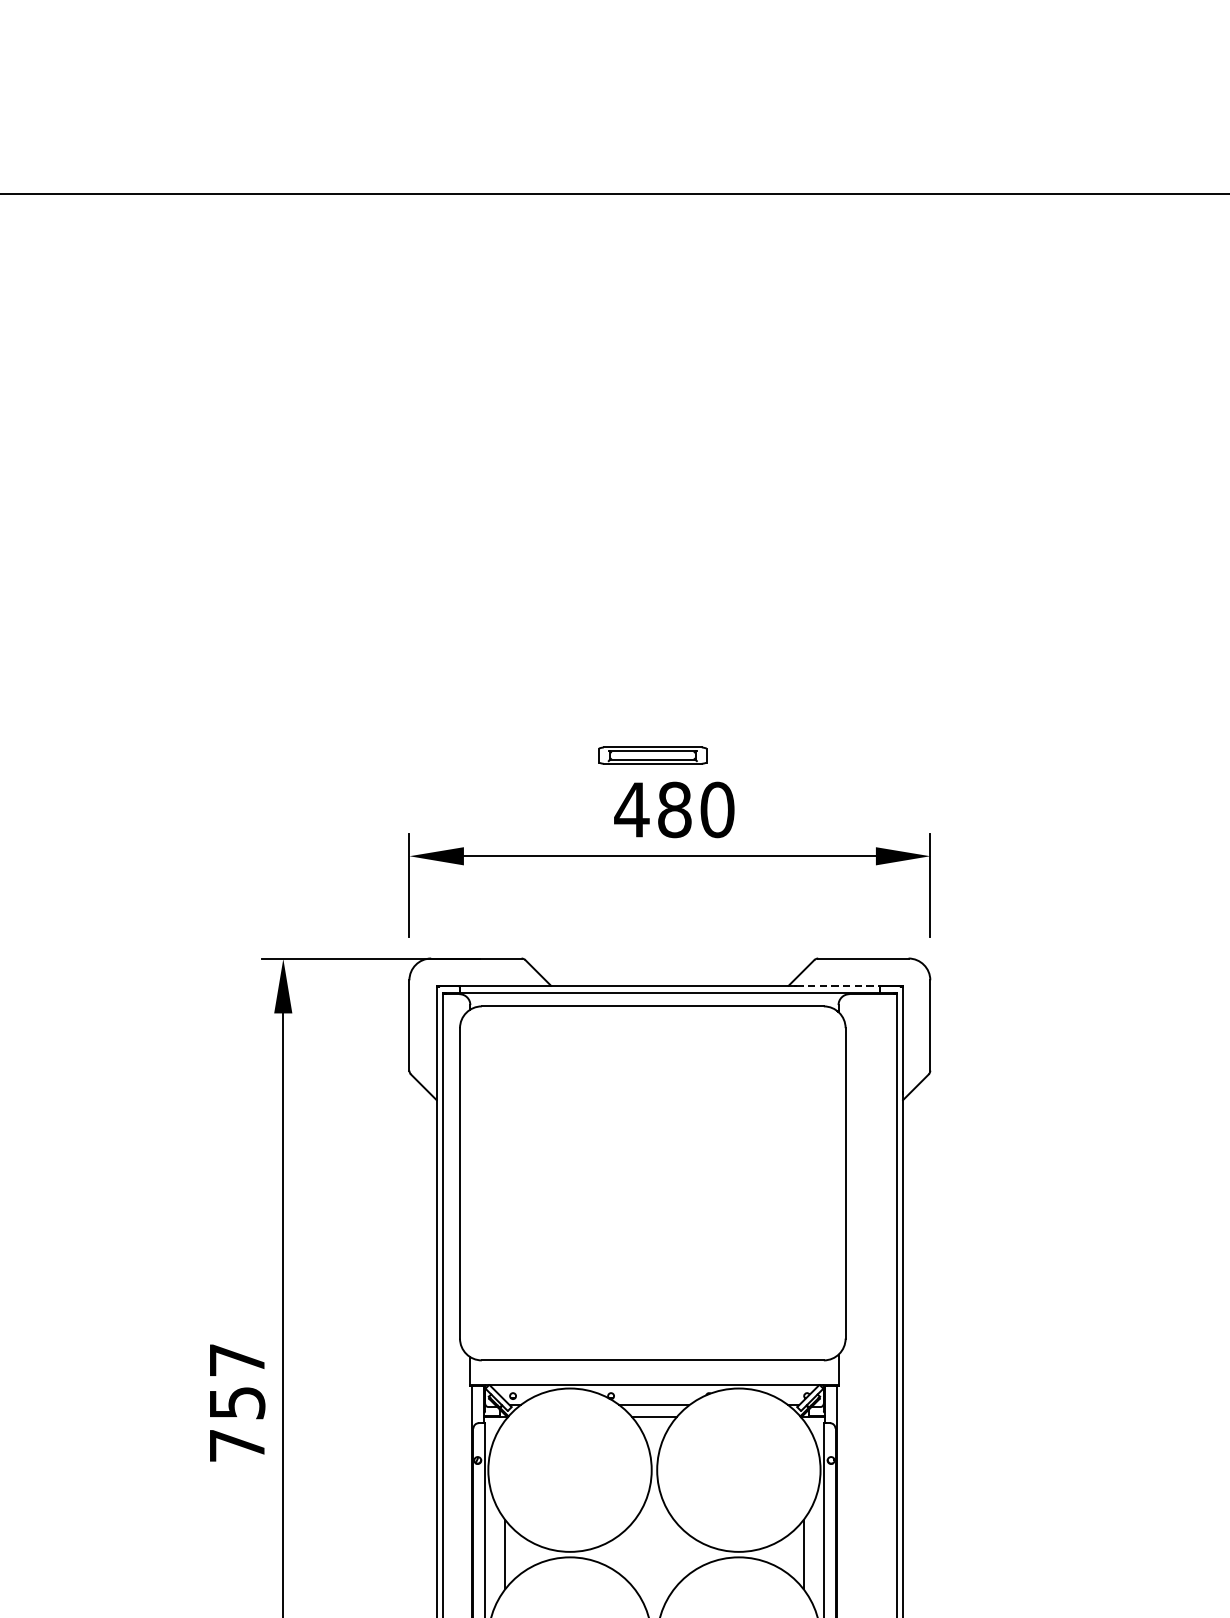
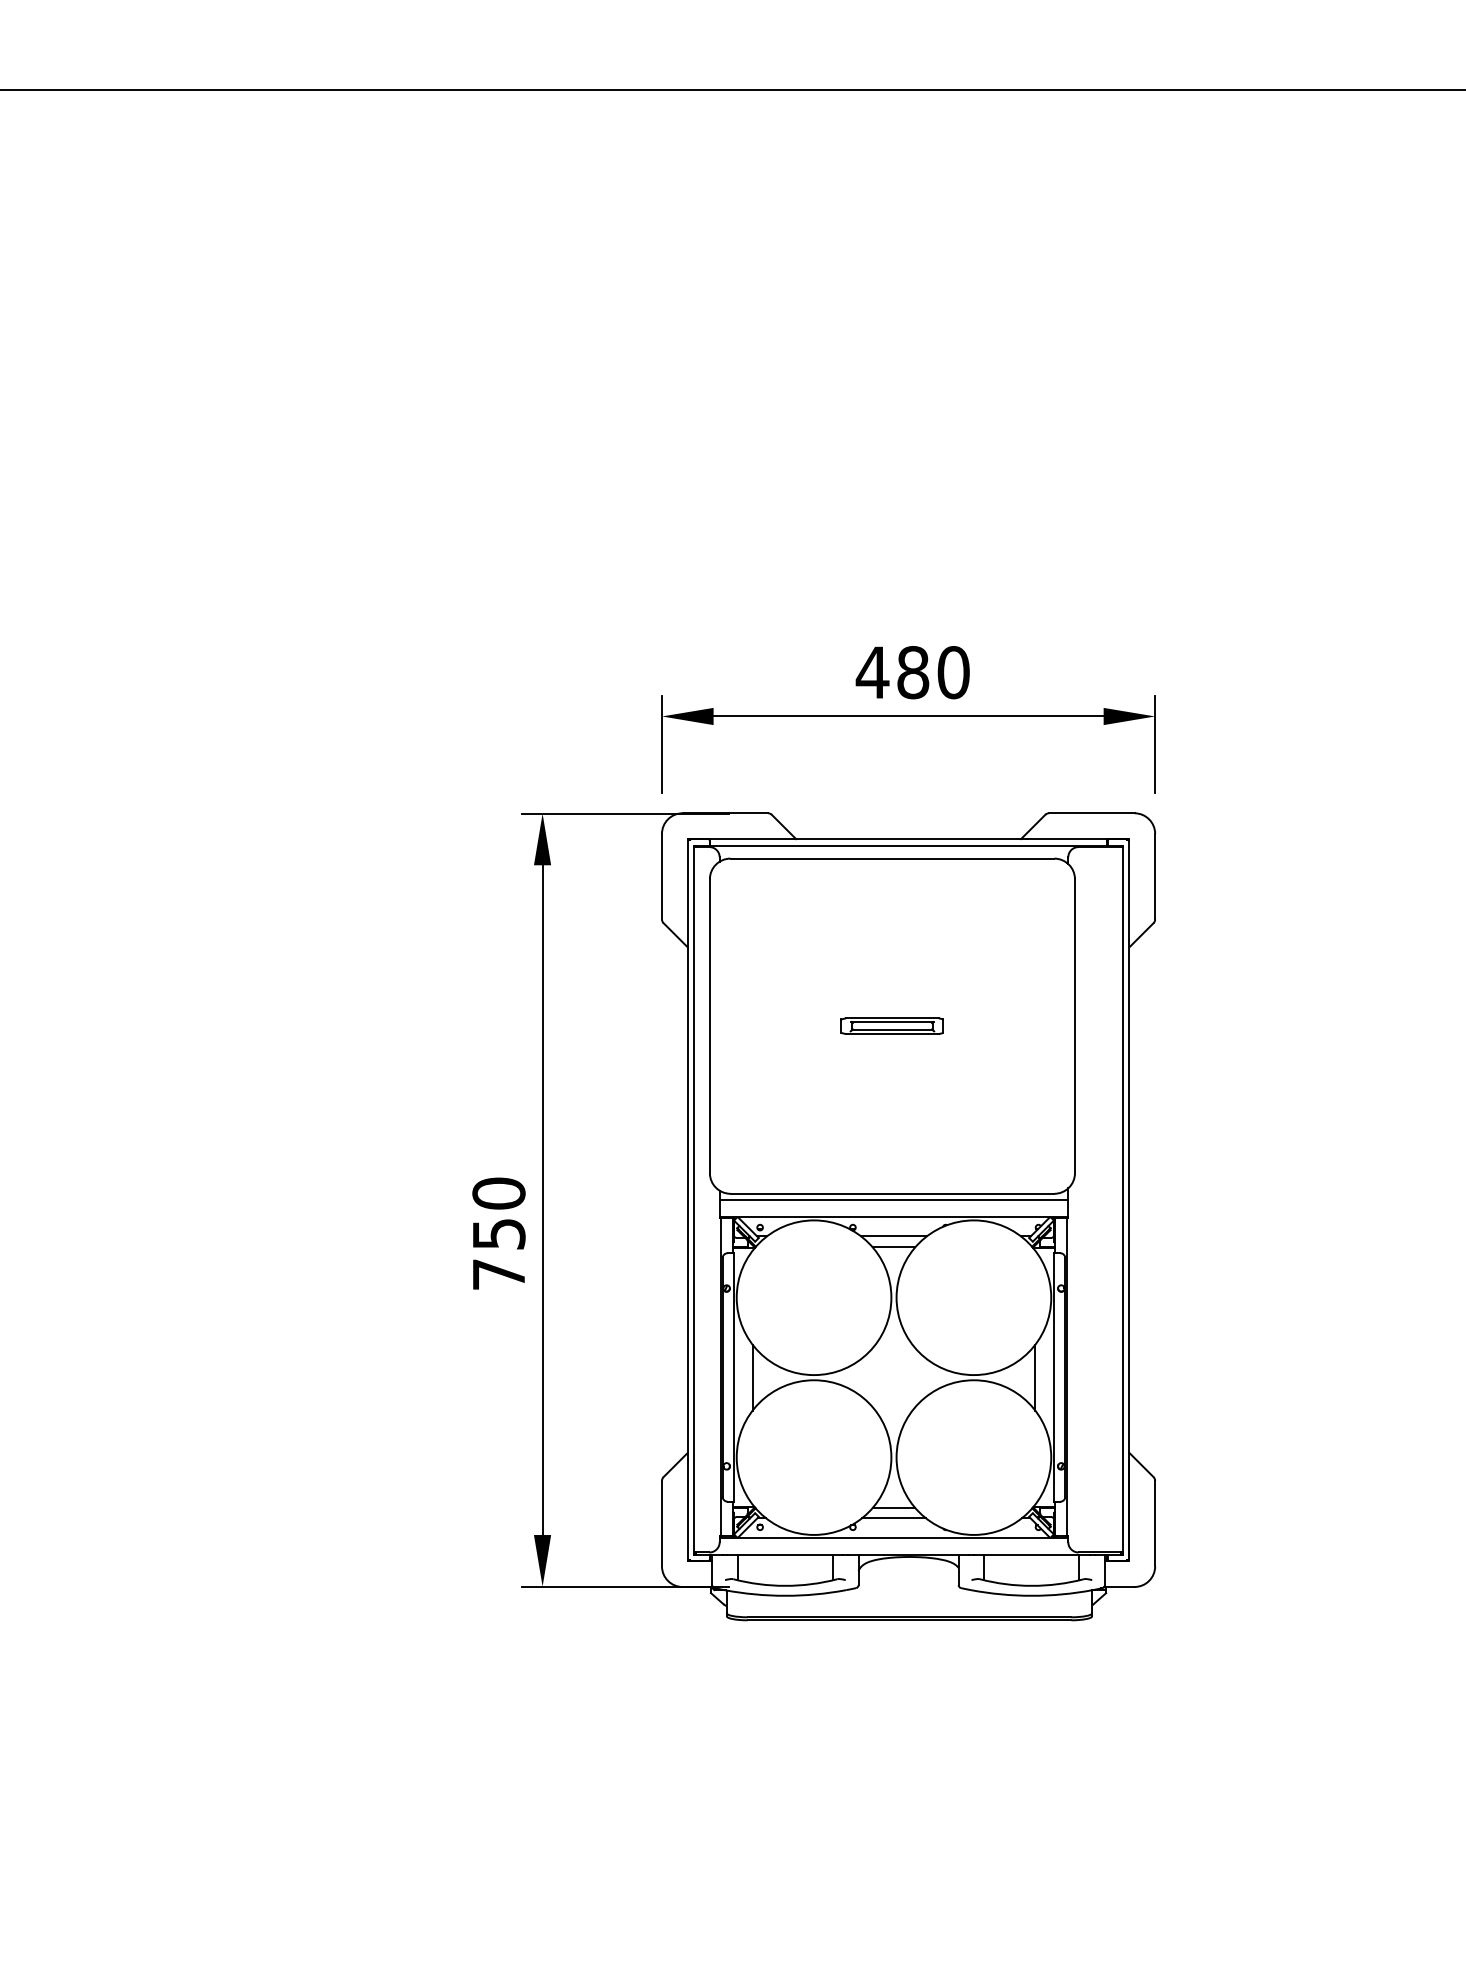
part: (651, 754) -> (891, 1025), moved
line: (838, 986) -> (1068, 839), dashed -> solid
text: (236, 1360) -> (498, 1193), 757 -> 750
line: (653, 1367) -> (893, 1200), added

